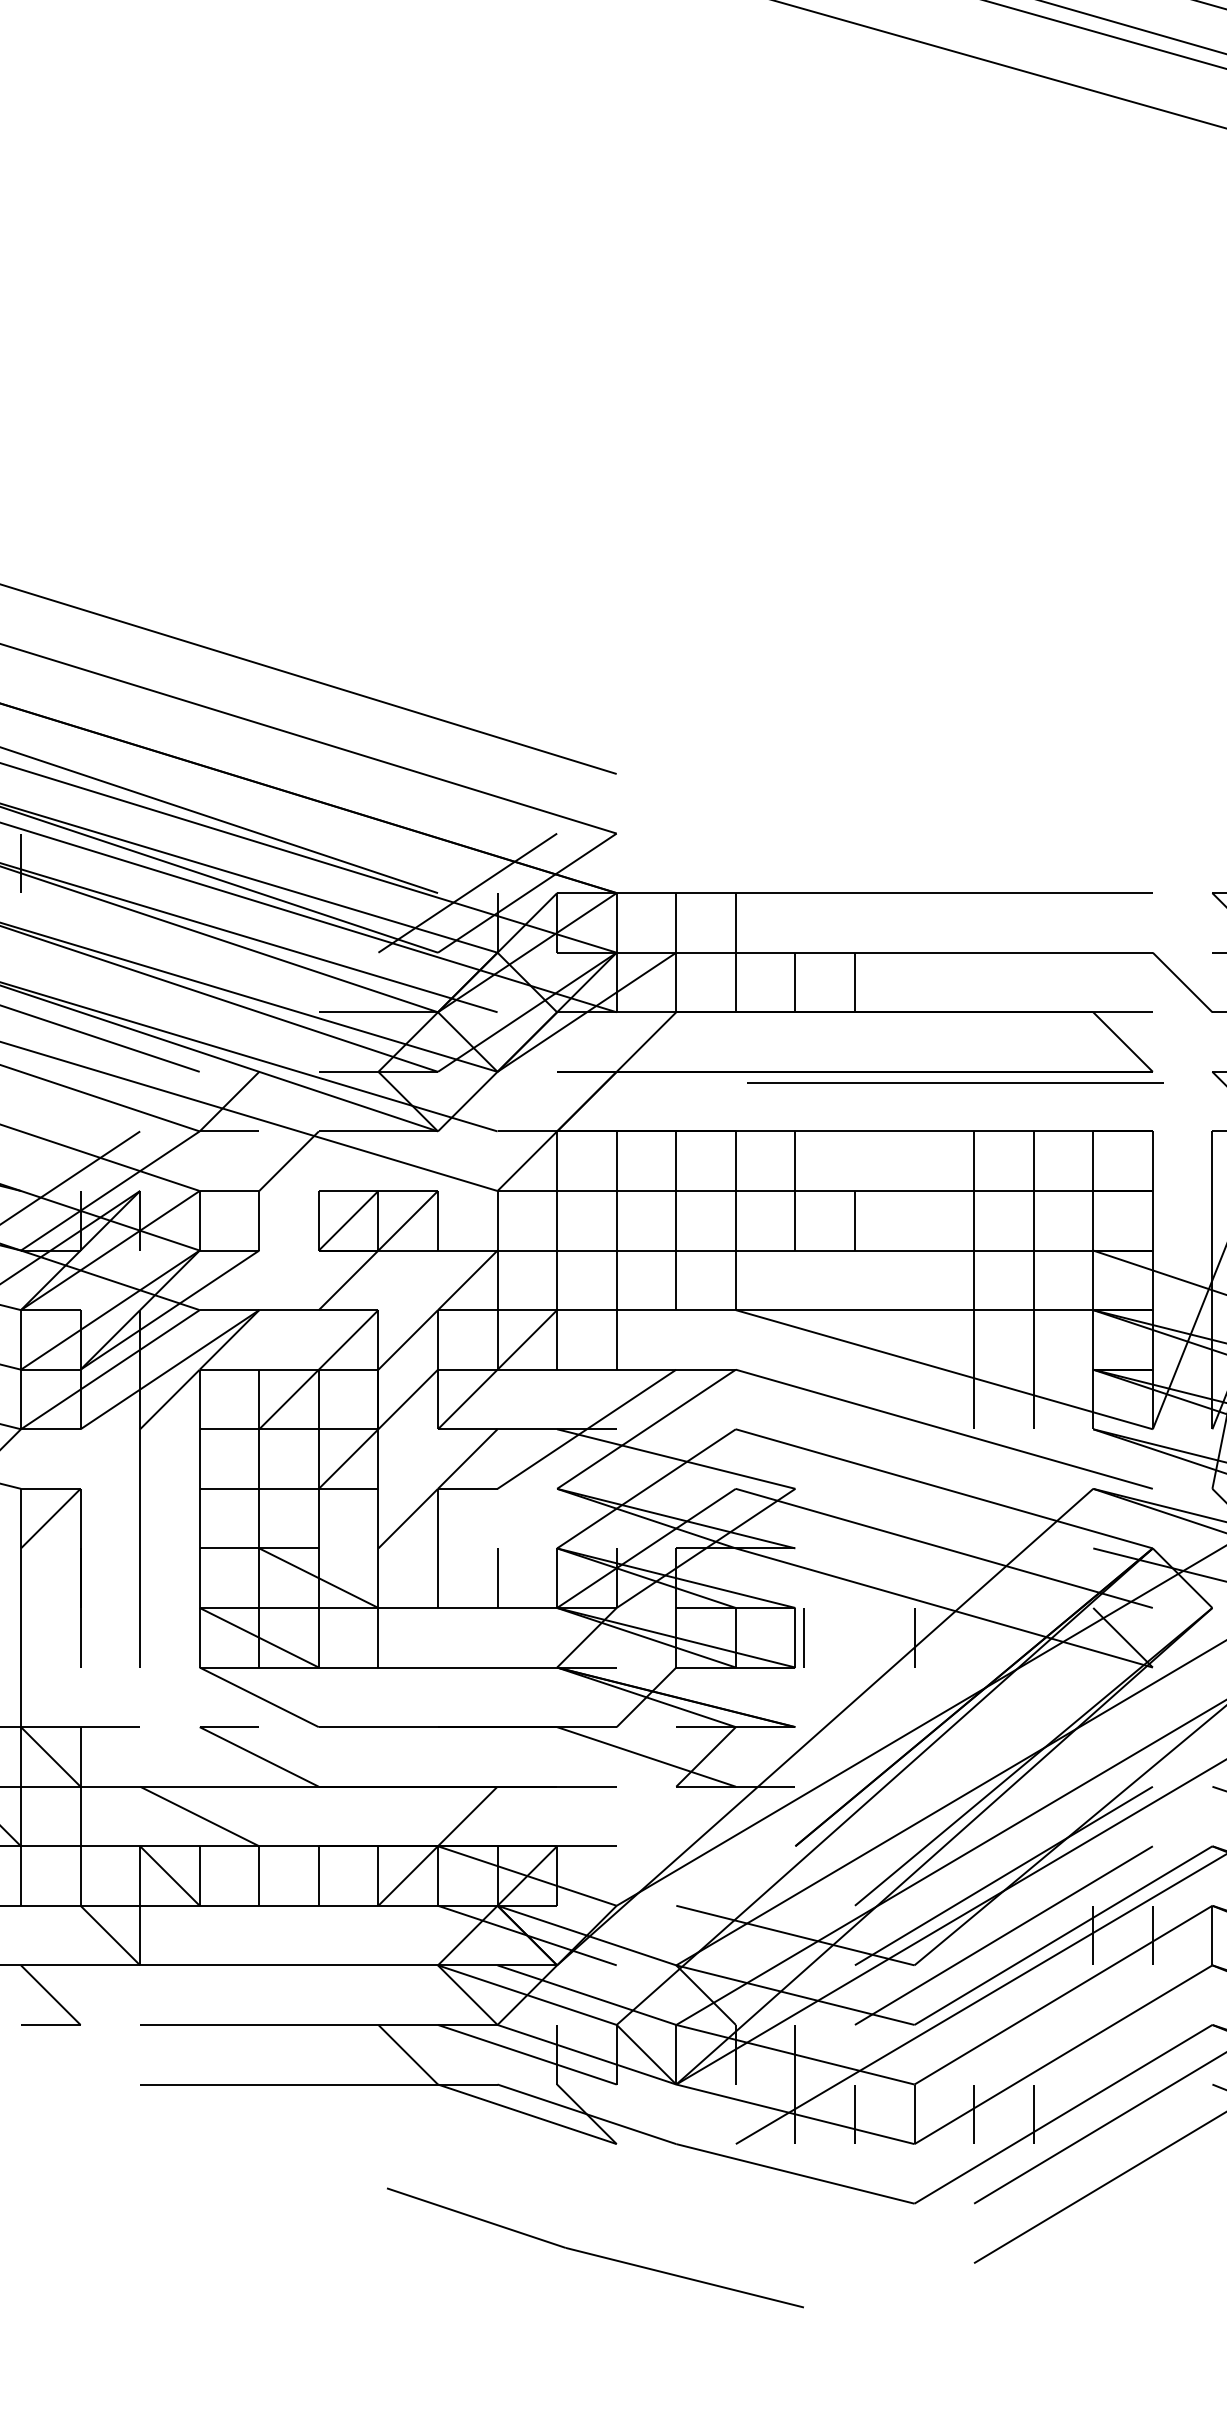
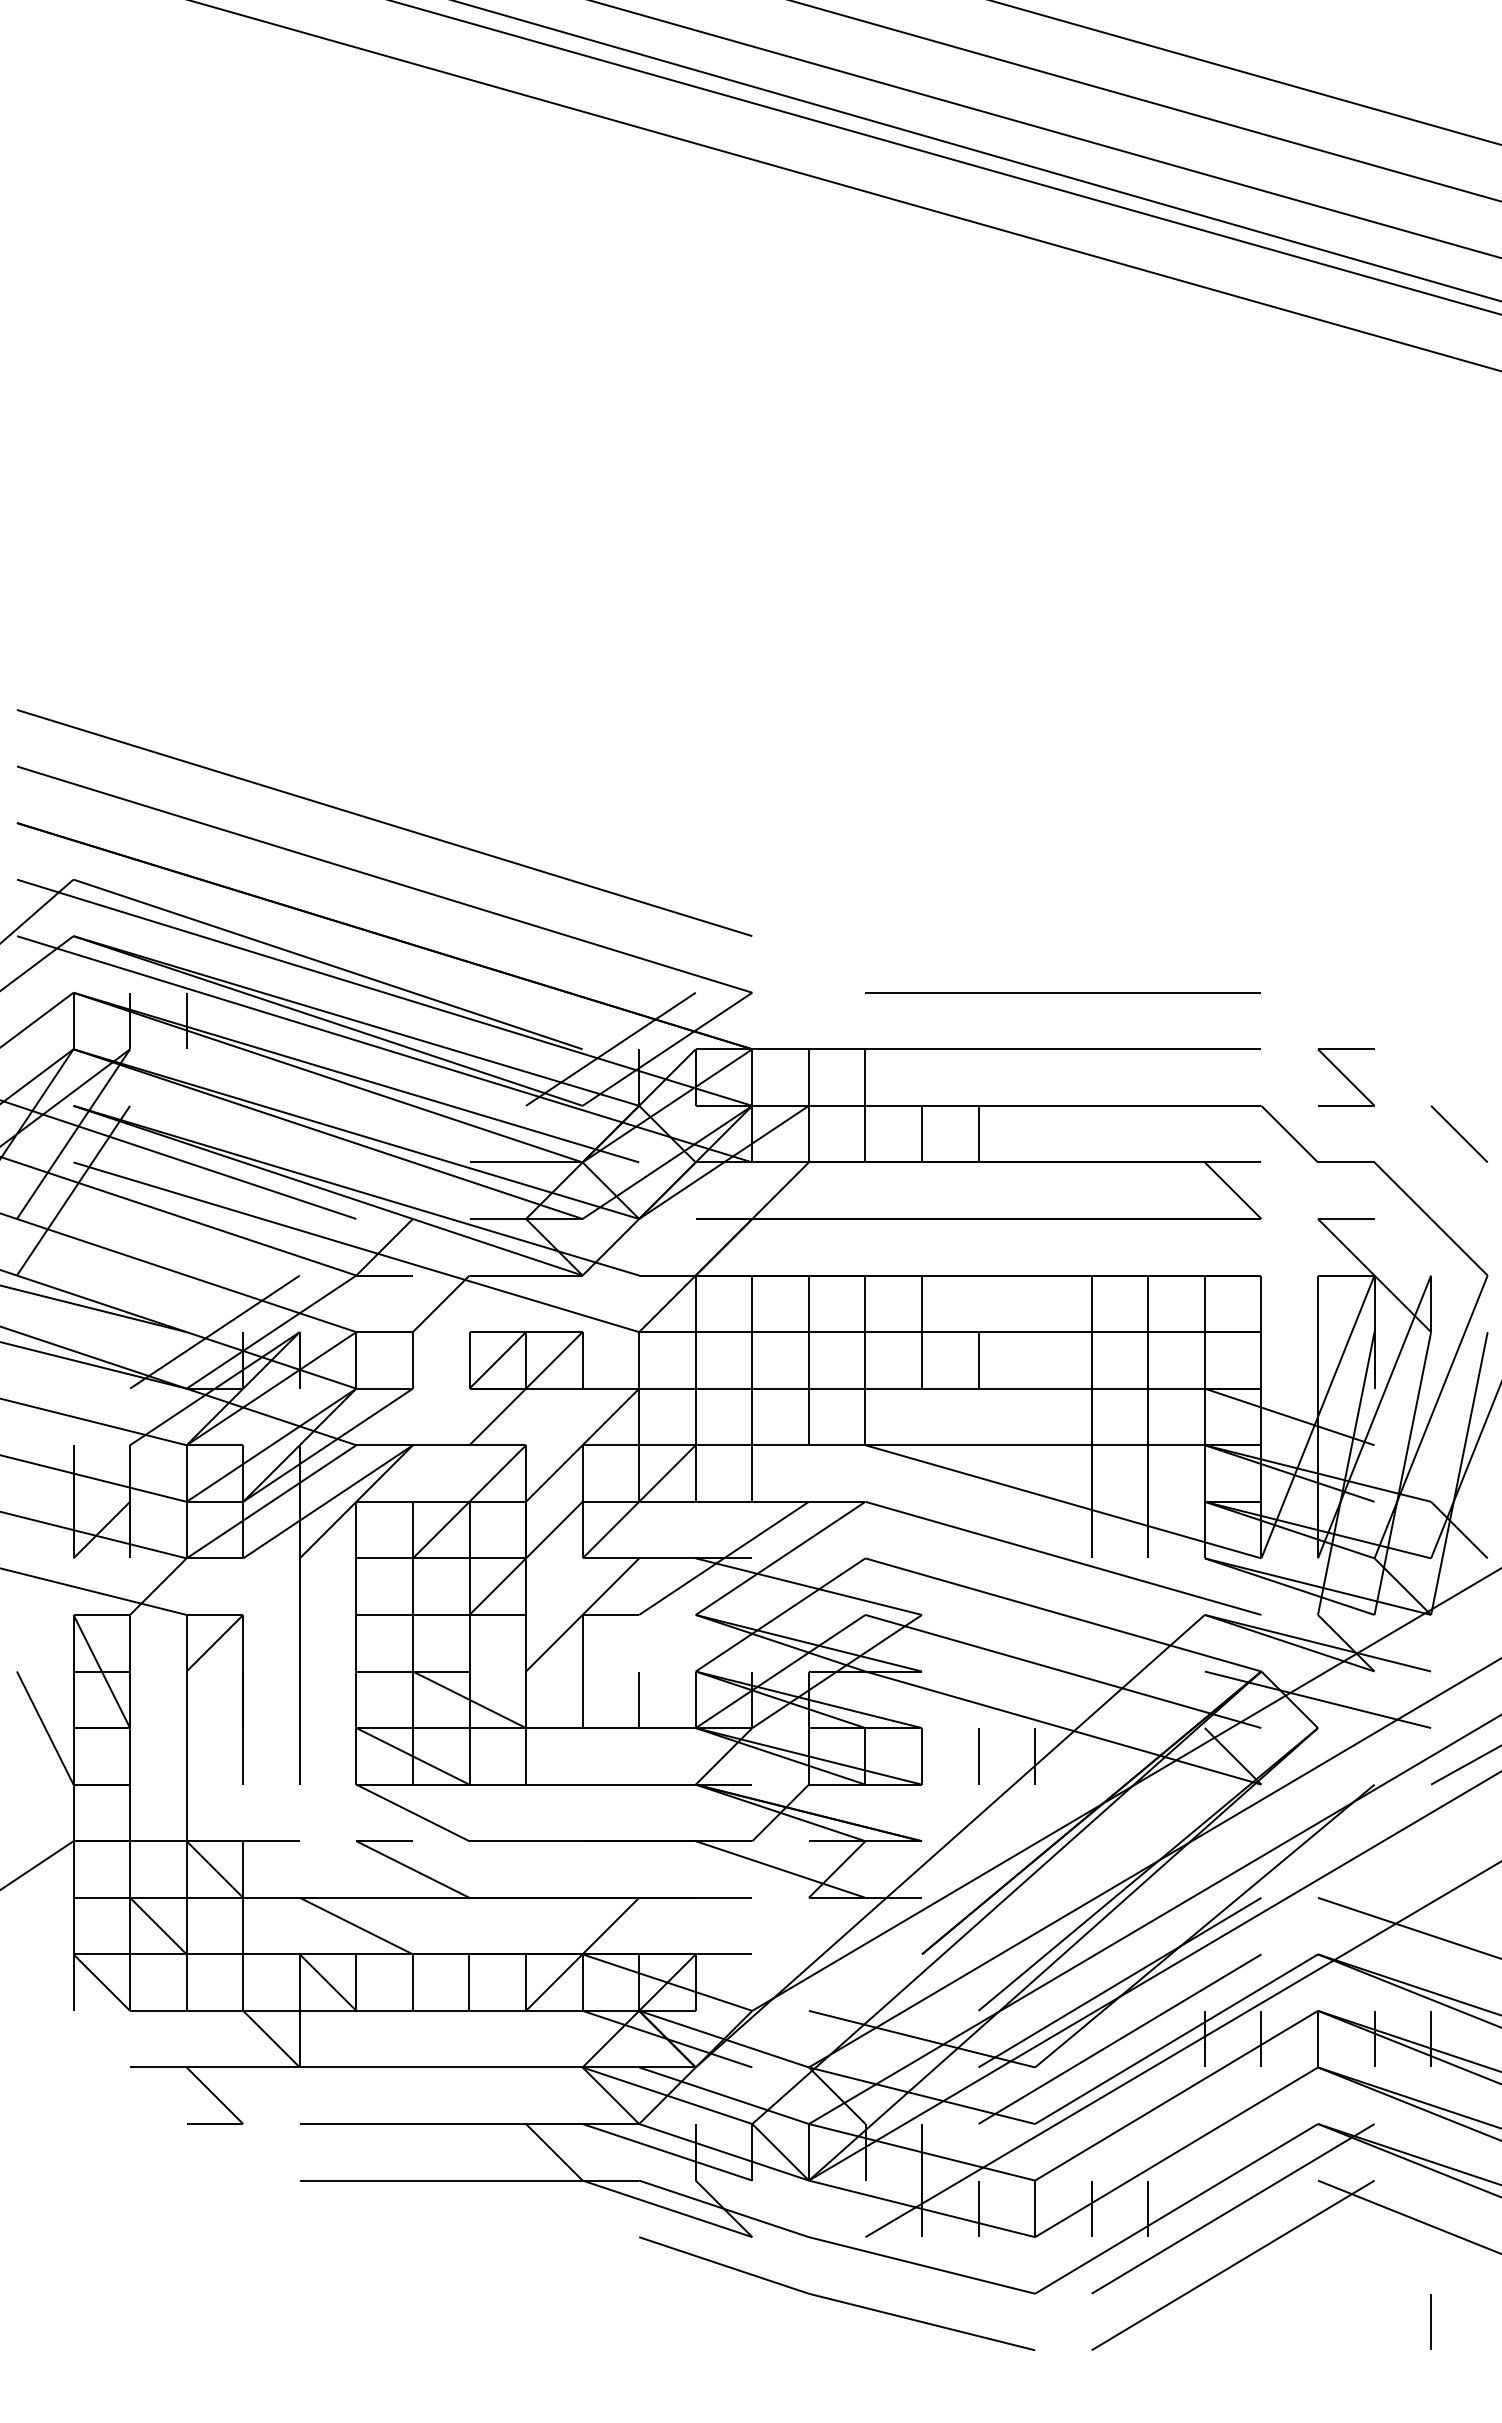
line: (954, 1082) -> (1062, 992), moved
line: (804, 1637) -> (978, 1756), moved
part: (594, 2253) -> (836, 2299), moved

